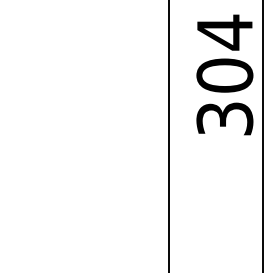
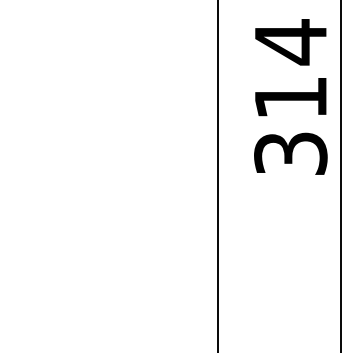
text: (224, 75) -> (290, 97), 304 -> 314

